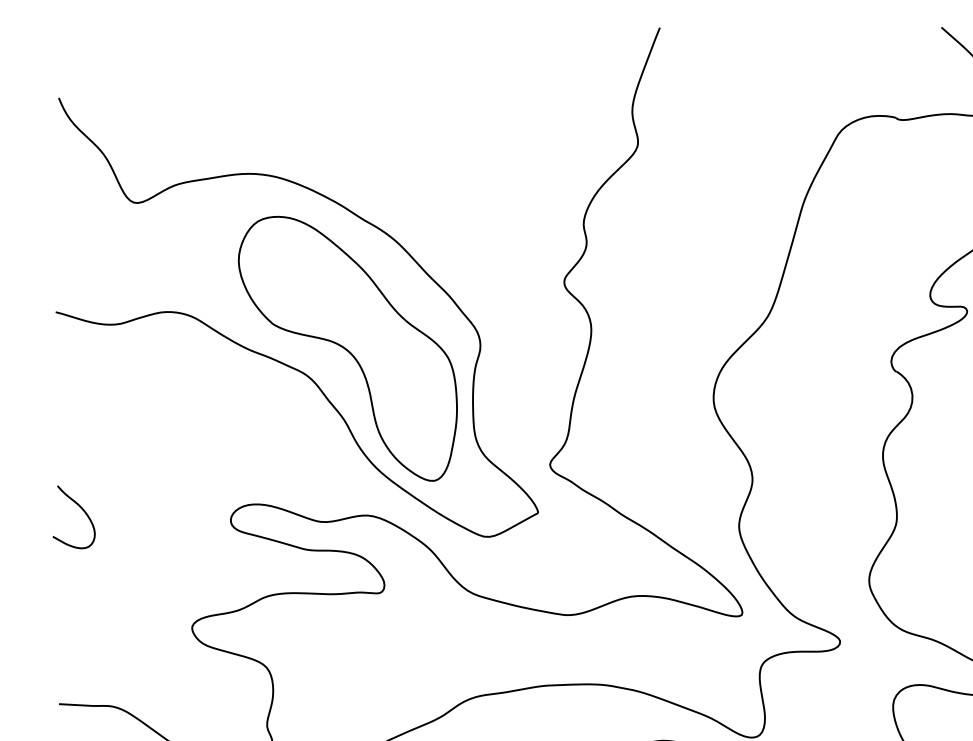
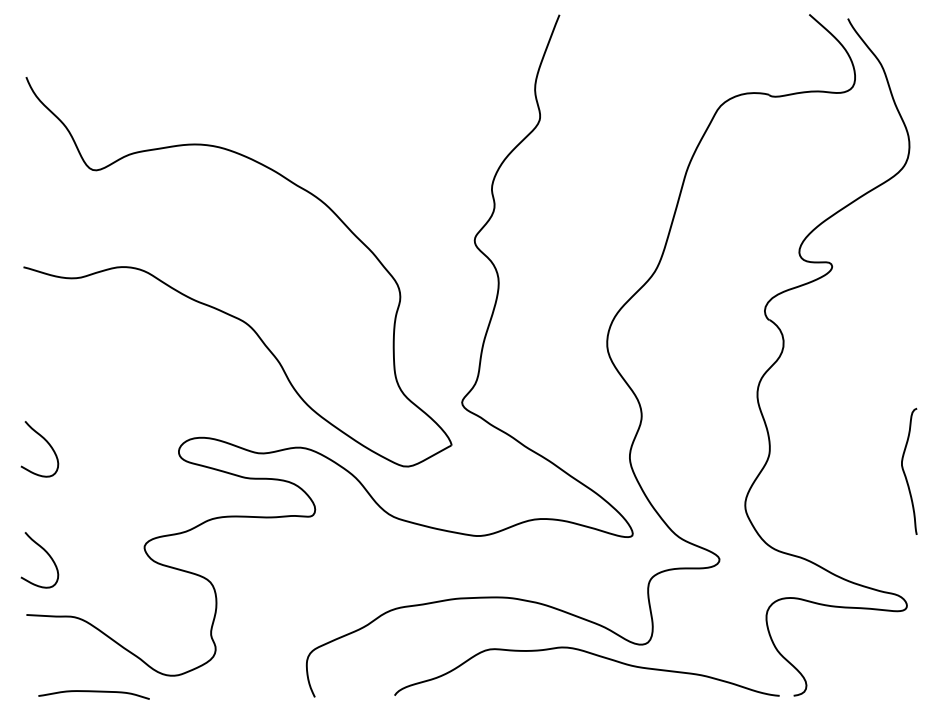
part: (347, 348) -> (282, 299), removed
curve: (81, 634) -> (46, 553), added

